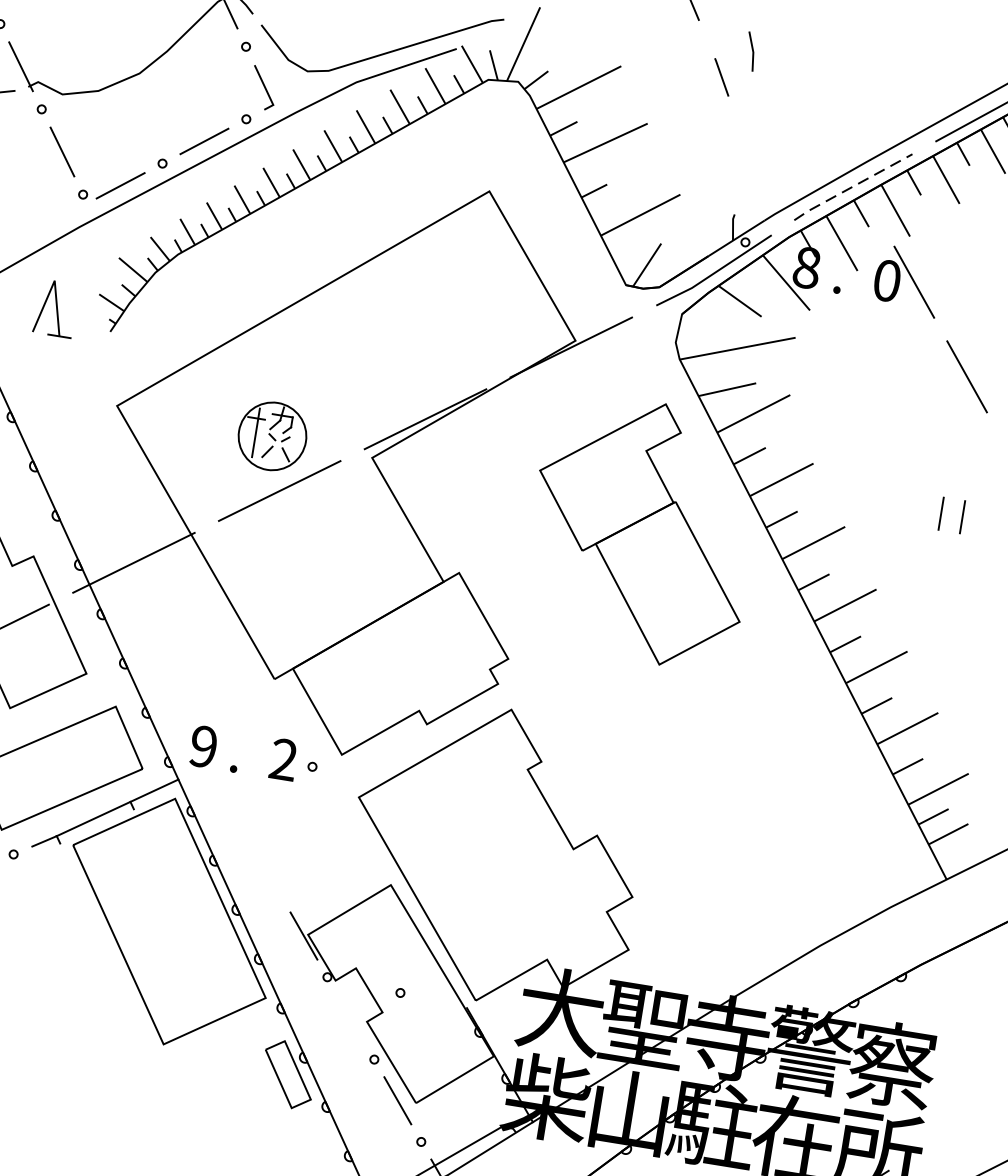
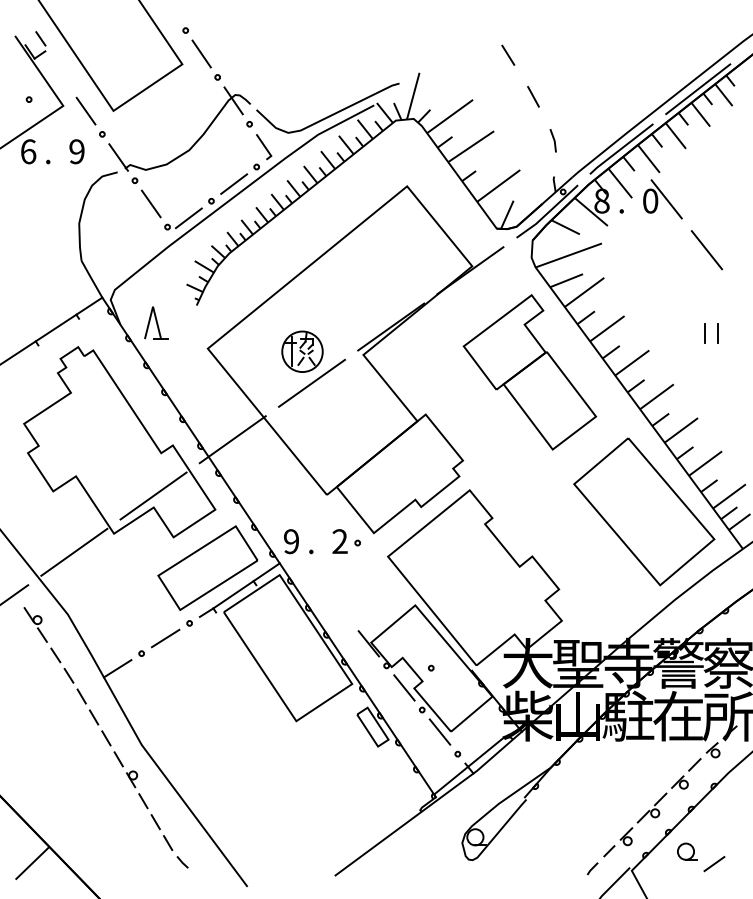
line: (751, 51) -> (553, 140), moved
line: (853, 186) -> (621, 148), dashed -> solid
part: (56, 307) -> (156, 322), moved
part: (794, 791) -> (644, 511), added
line: (351, 1017) -> (404, 687), added

